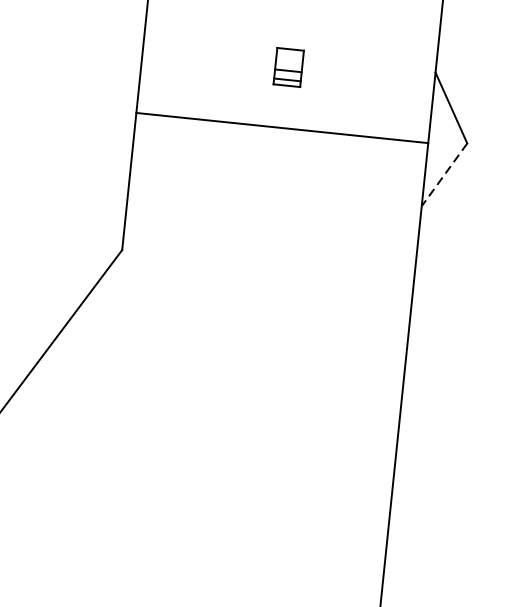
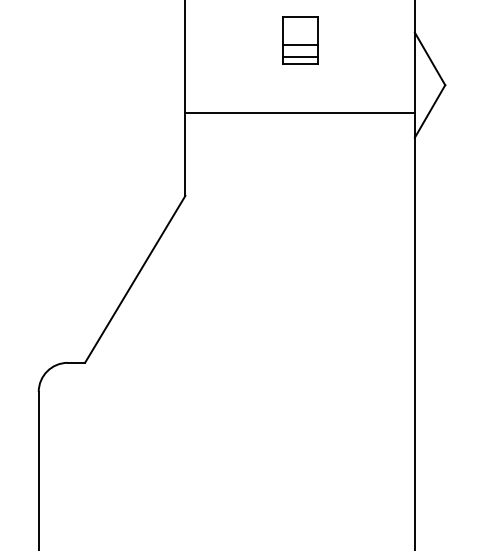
part: (289, 67) -> (300, 40), size x1.67
line: (281, 128) -> (299, 113), moved
line: (443, 174) -> (429, 111), dashed -> solid

